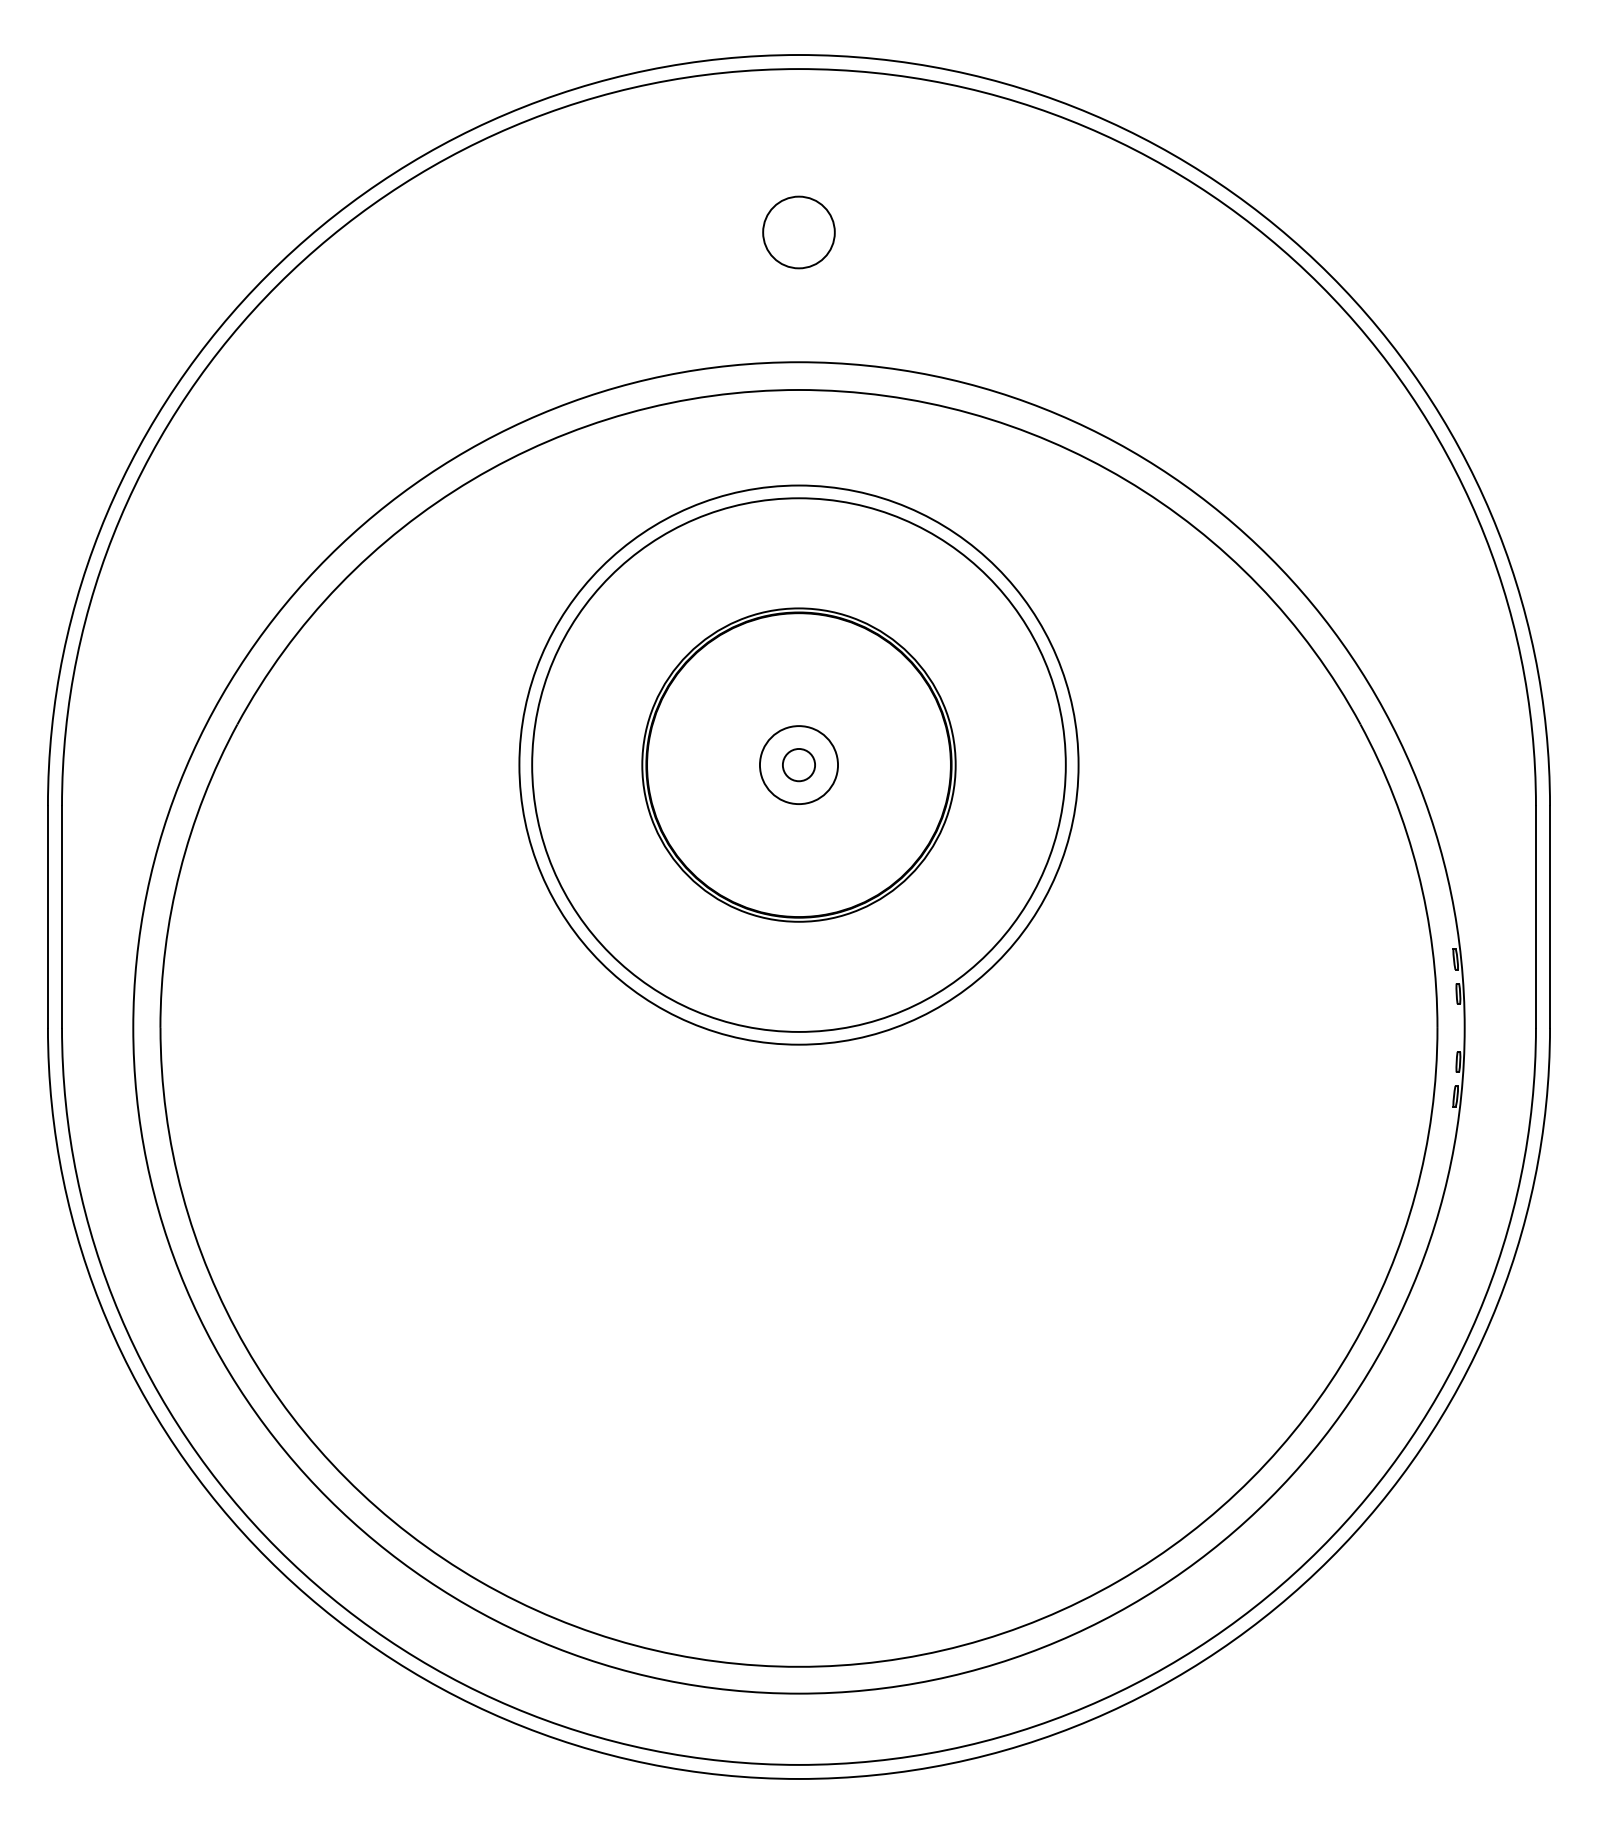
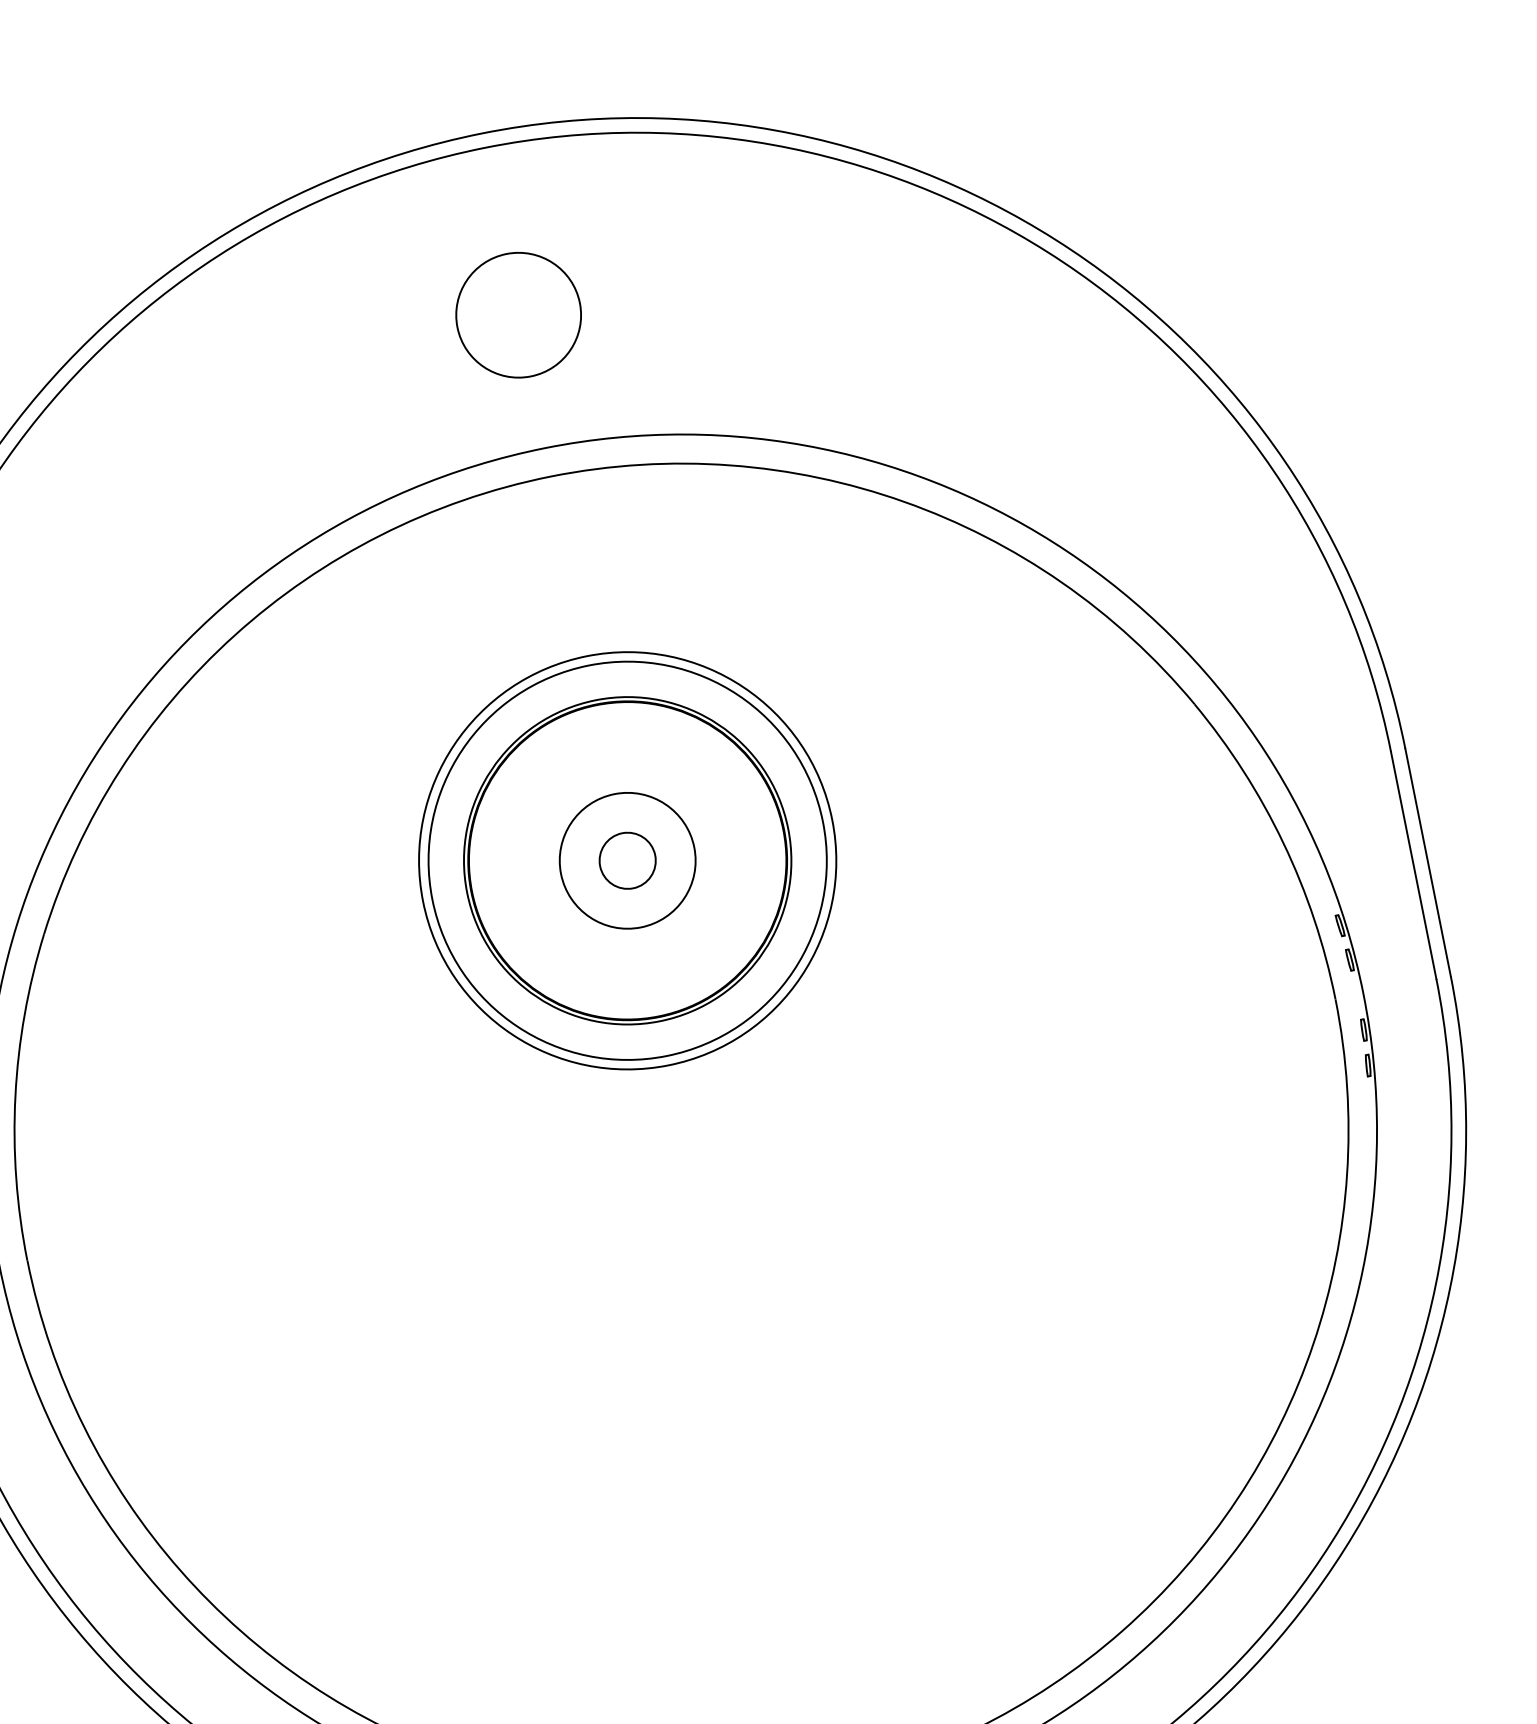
circle: (798, 232) -> (518, 315), size x1.67
circle: (798, 764) -> (627, 860), size x0.71
circle: (798, 764) -> (627, 860), size x0.71
circle: (798, 765) -> (627, 861), size x1.67
circle: (798, 765) -> (627, 861), size x1.67

